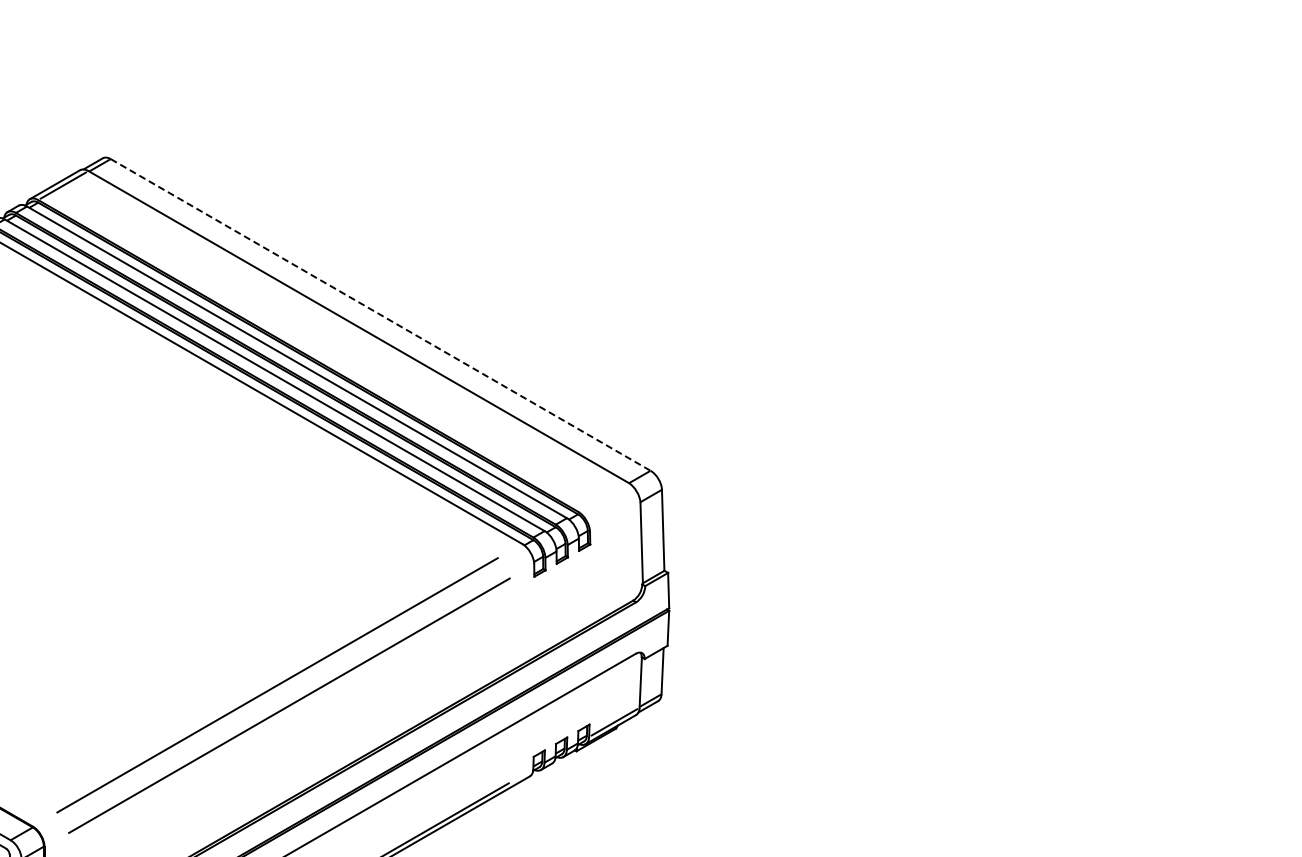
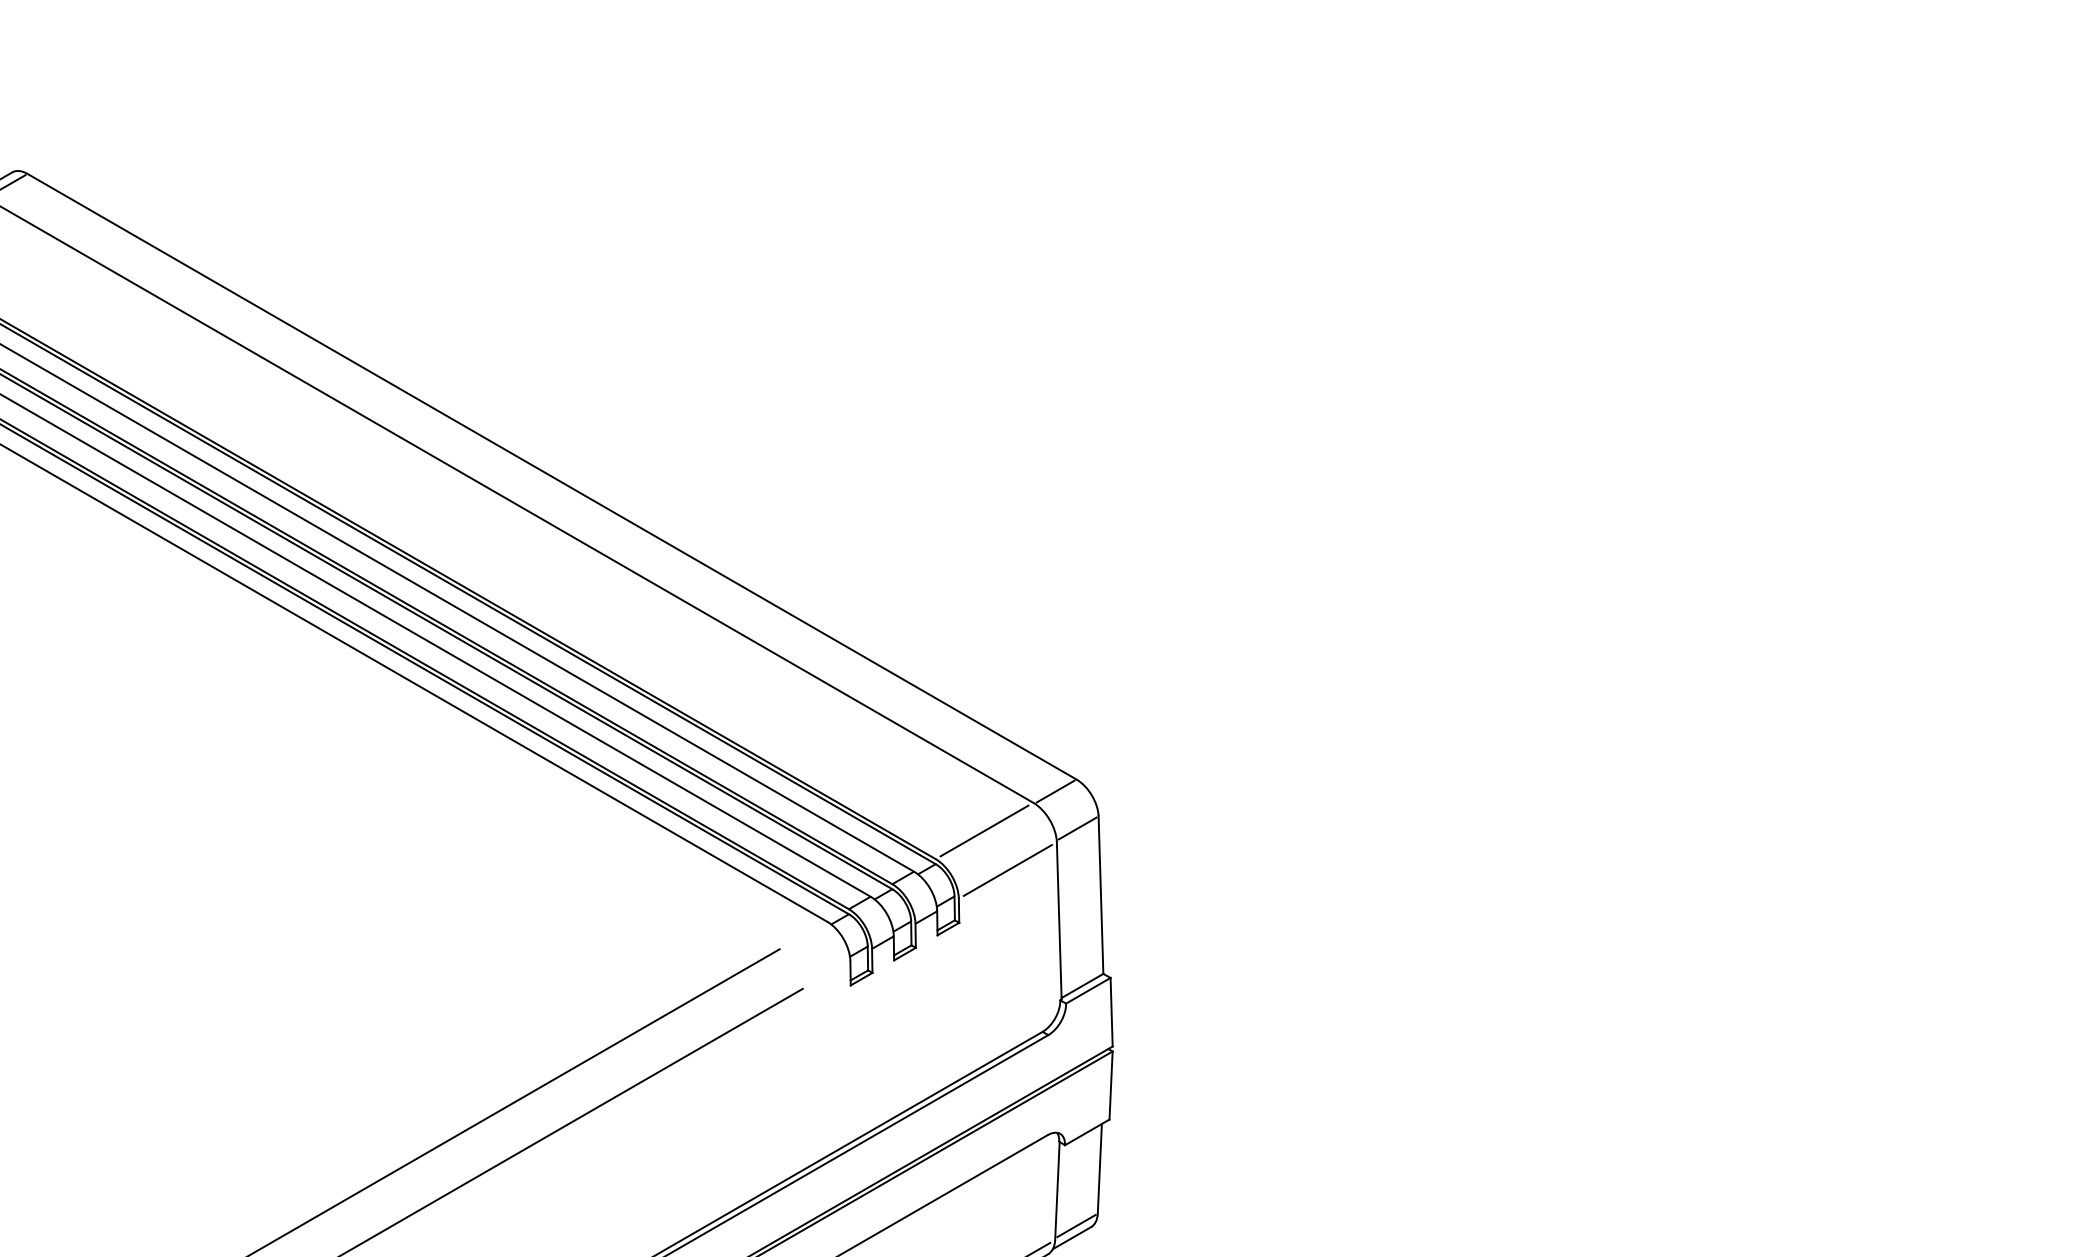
line: (380, 314) -> (551, 475), dashed -> solid
line: (602, 497) -> (983, 831), added
line: (614, 517) -> (1006, 870), added

